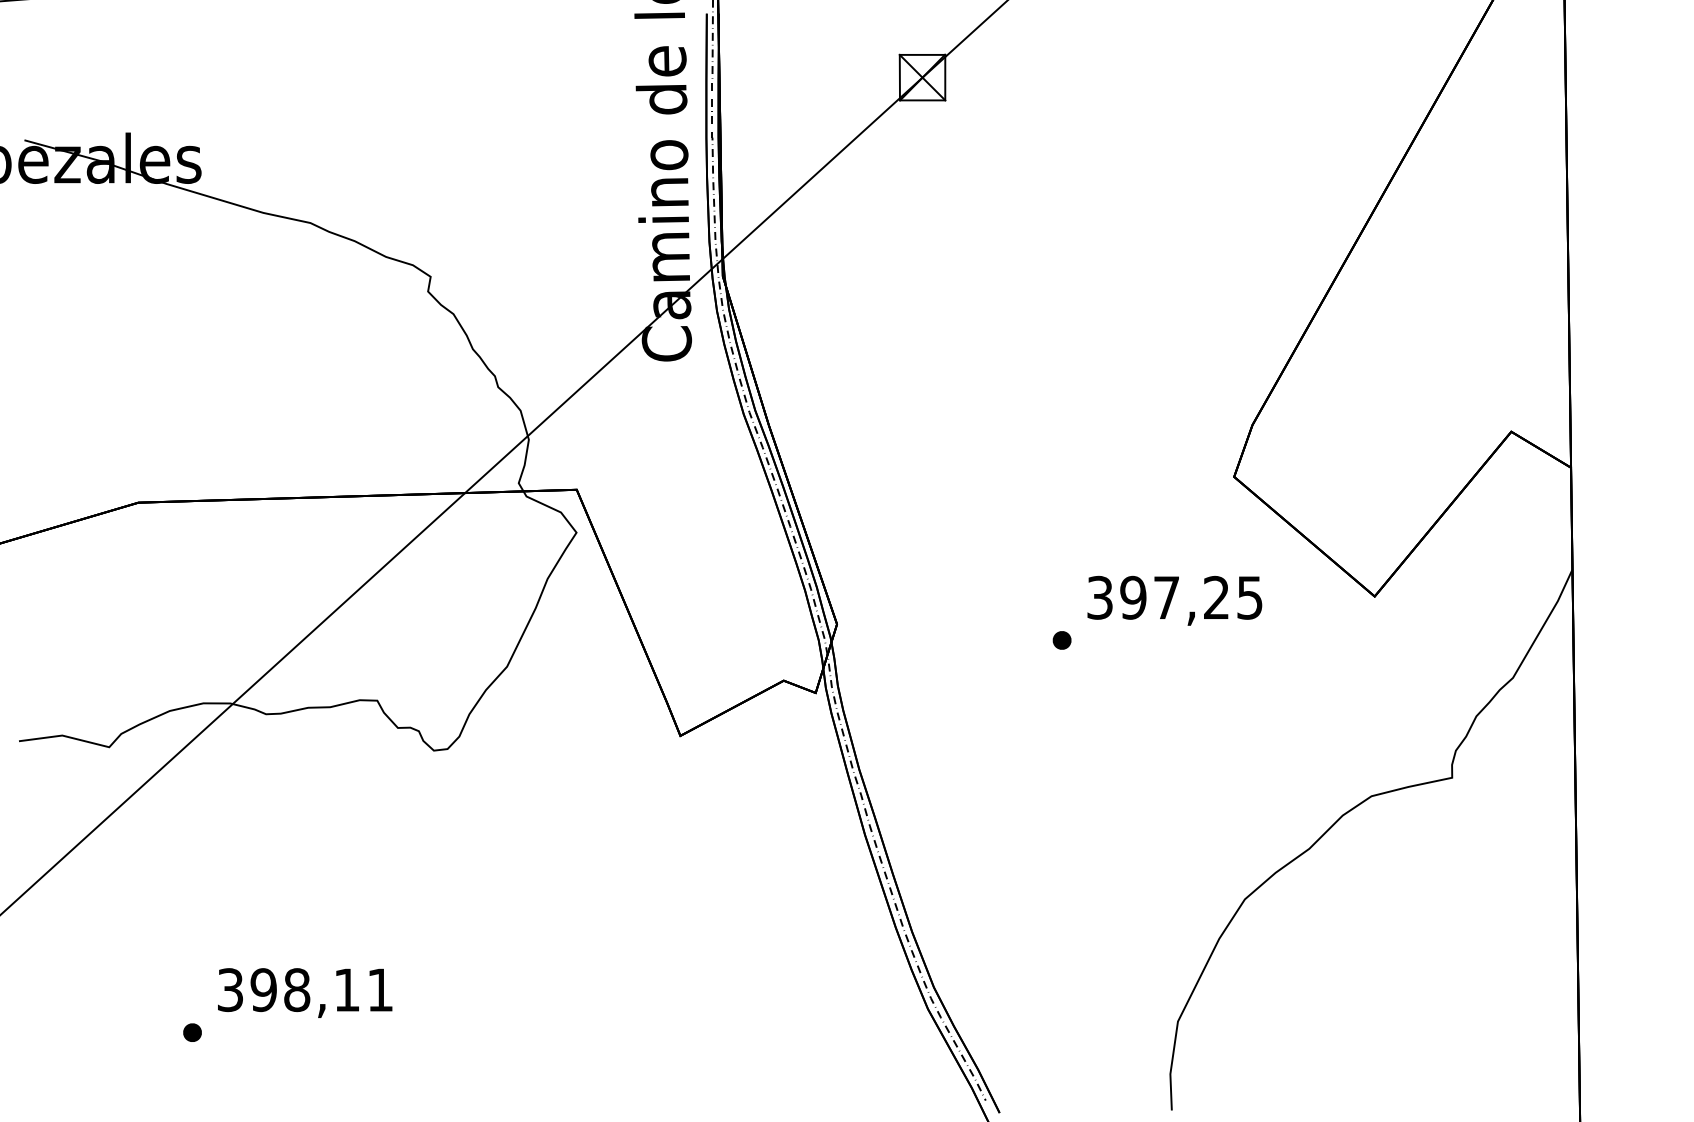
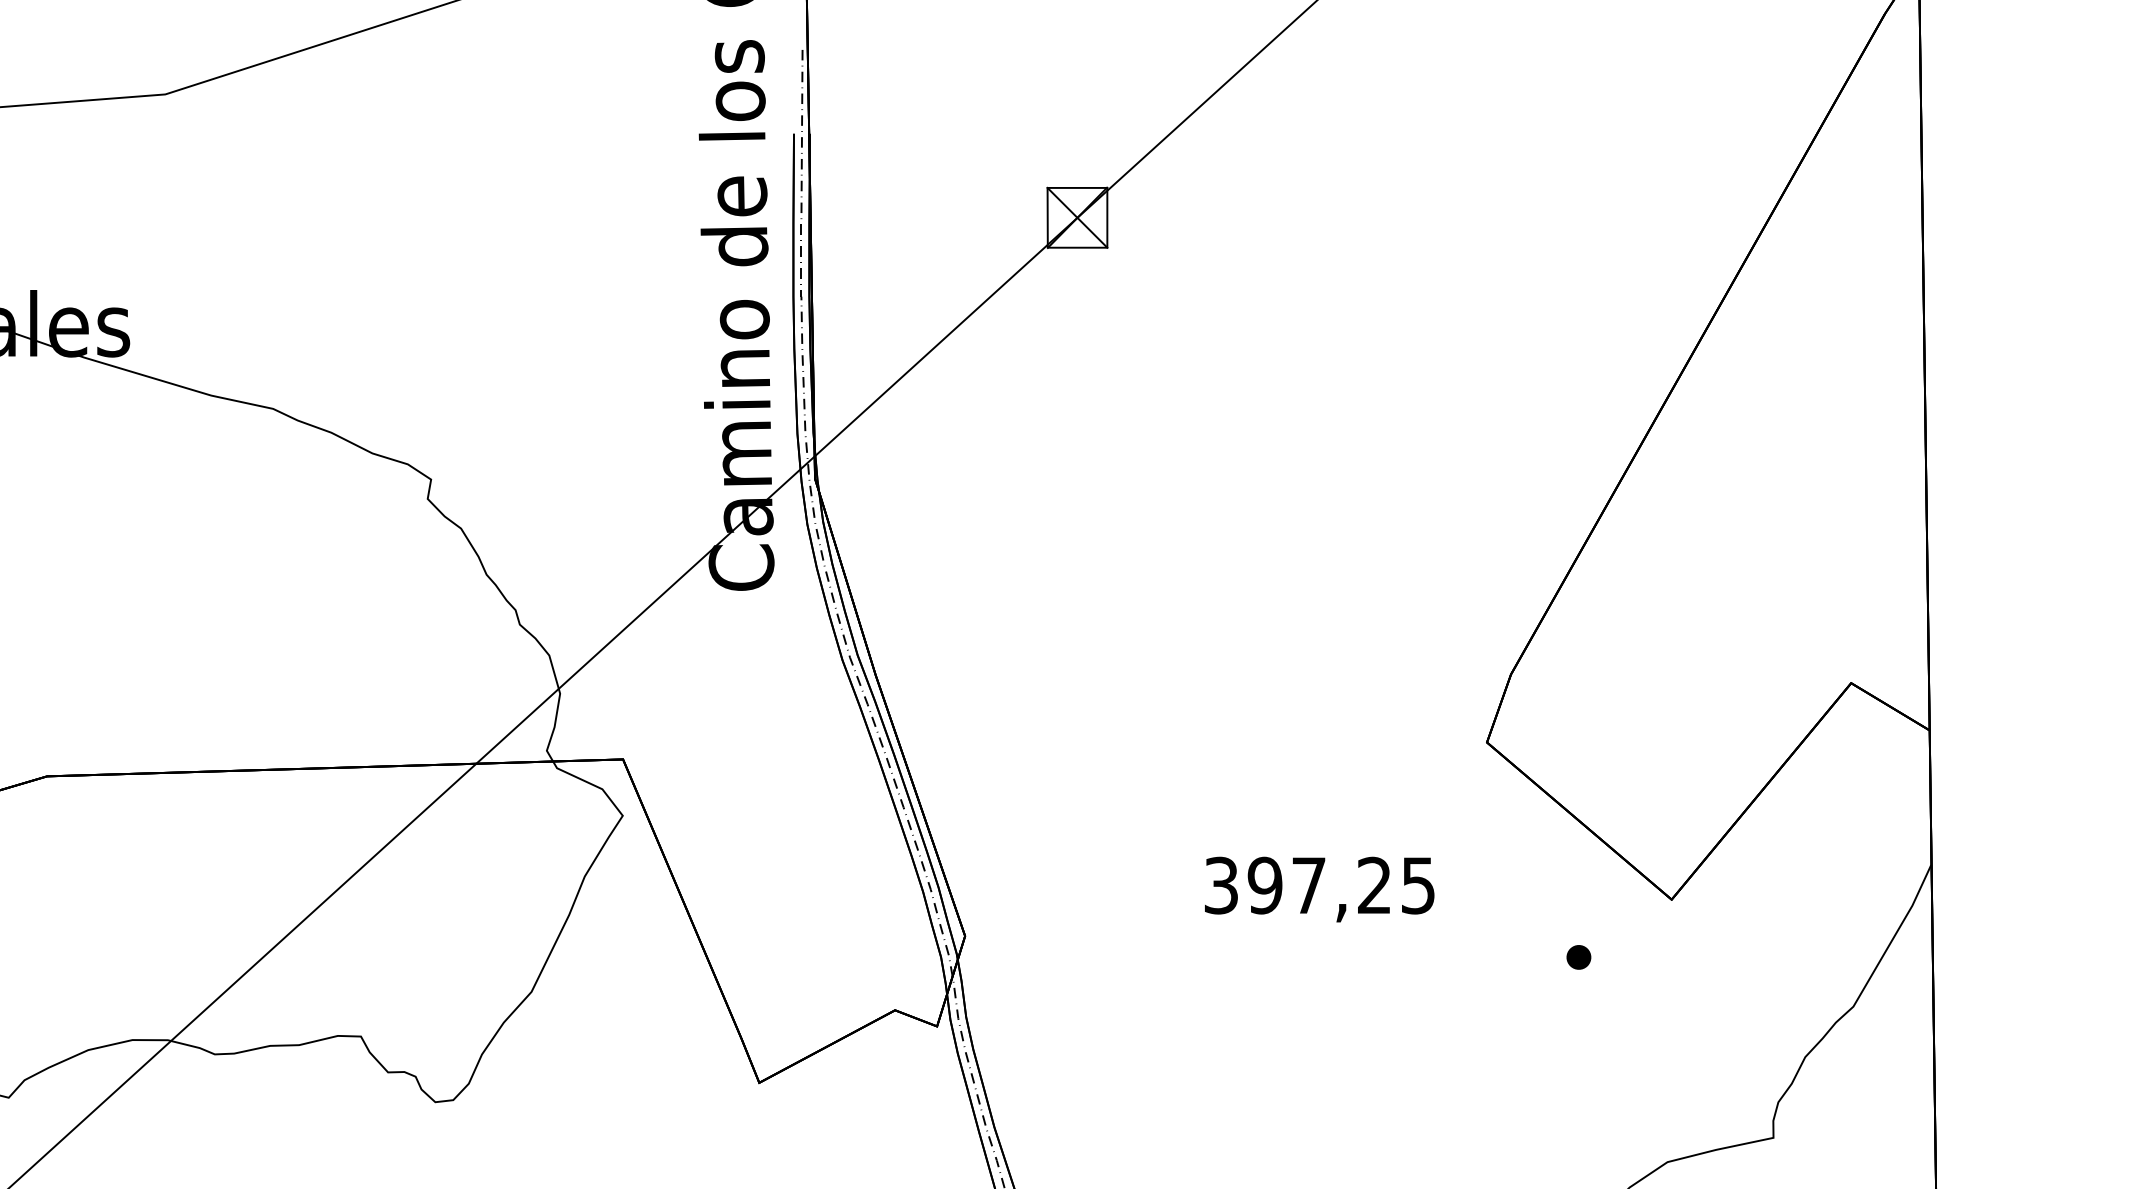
text: (1174, 600) -> (1319, 889), moved
part: (1061, 640) -> (1578, 957), moved

